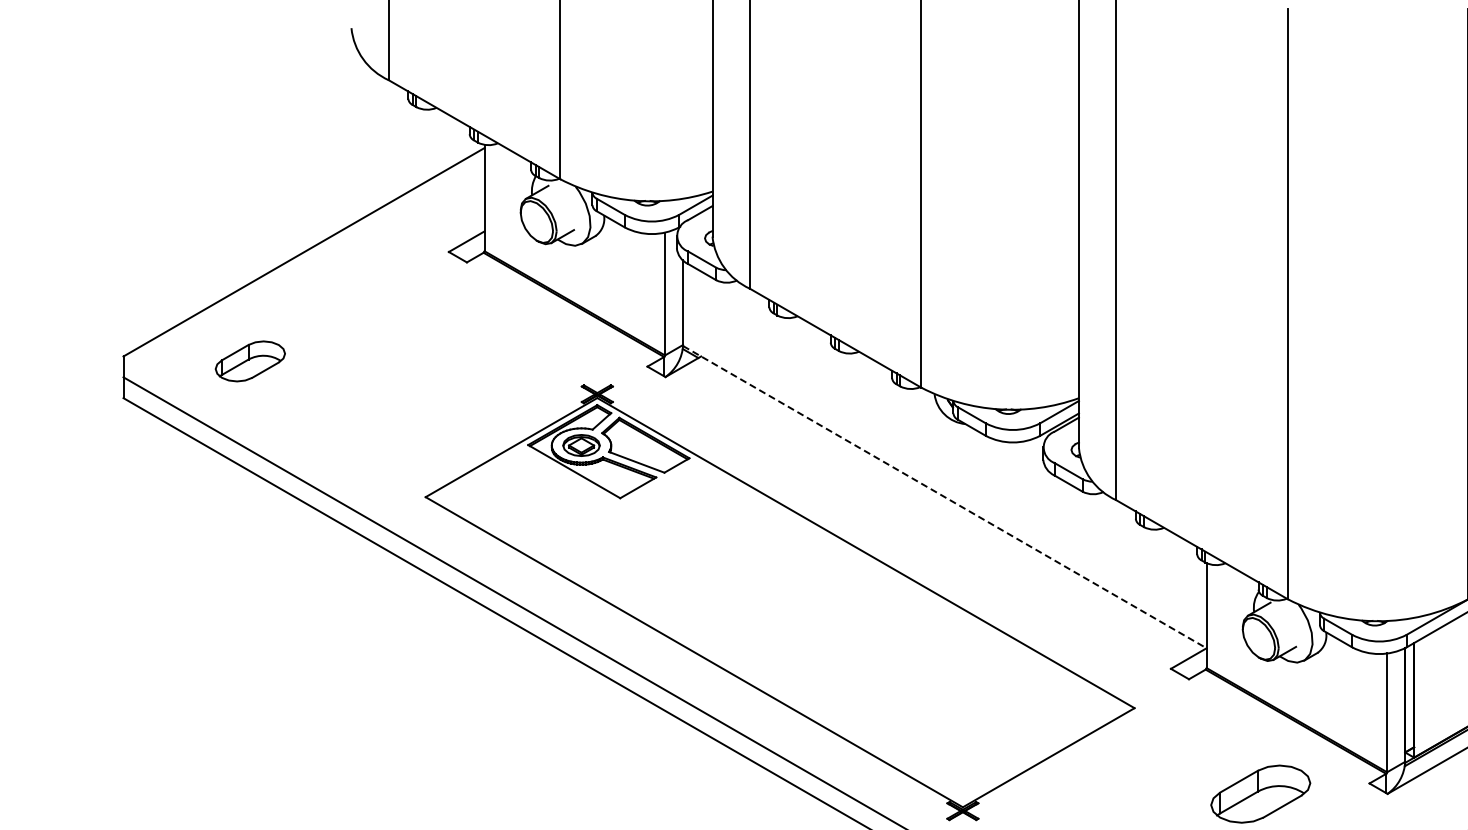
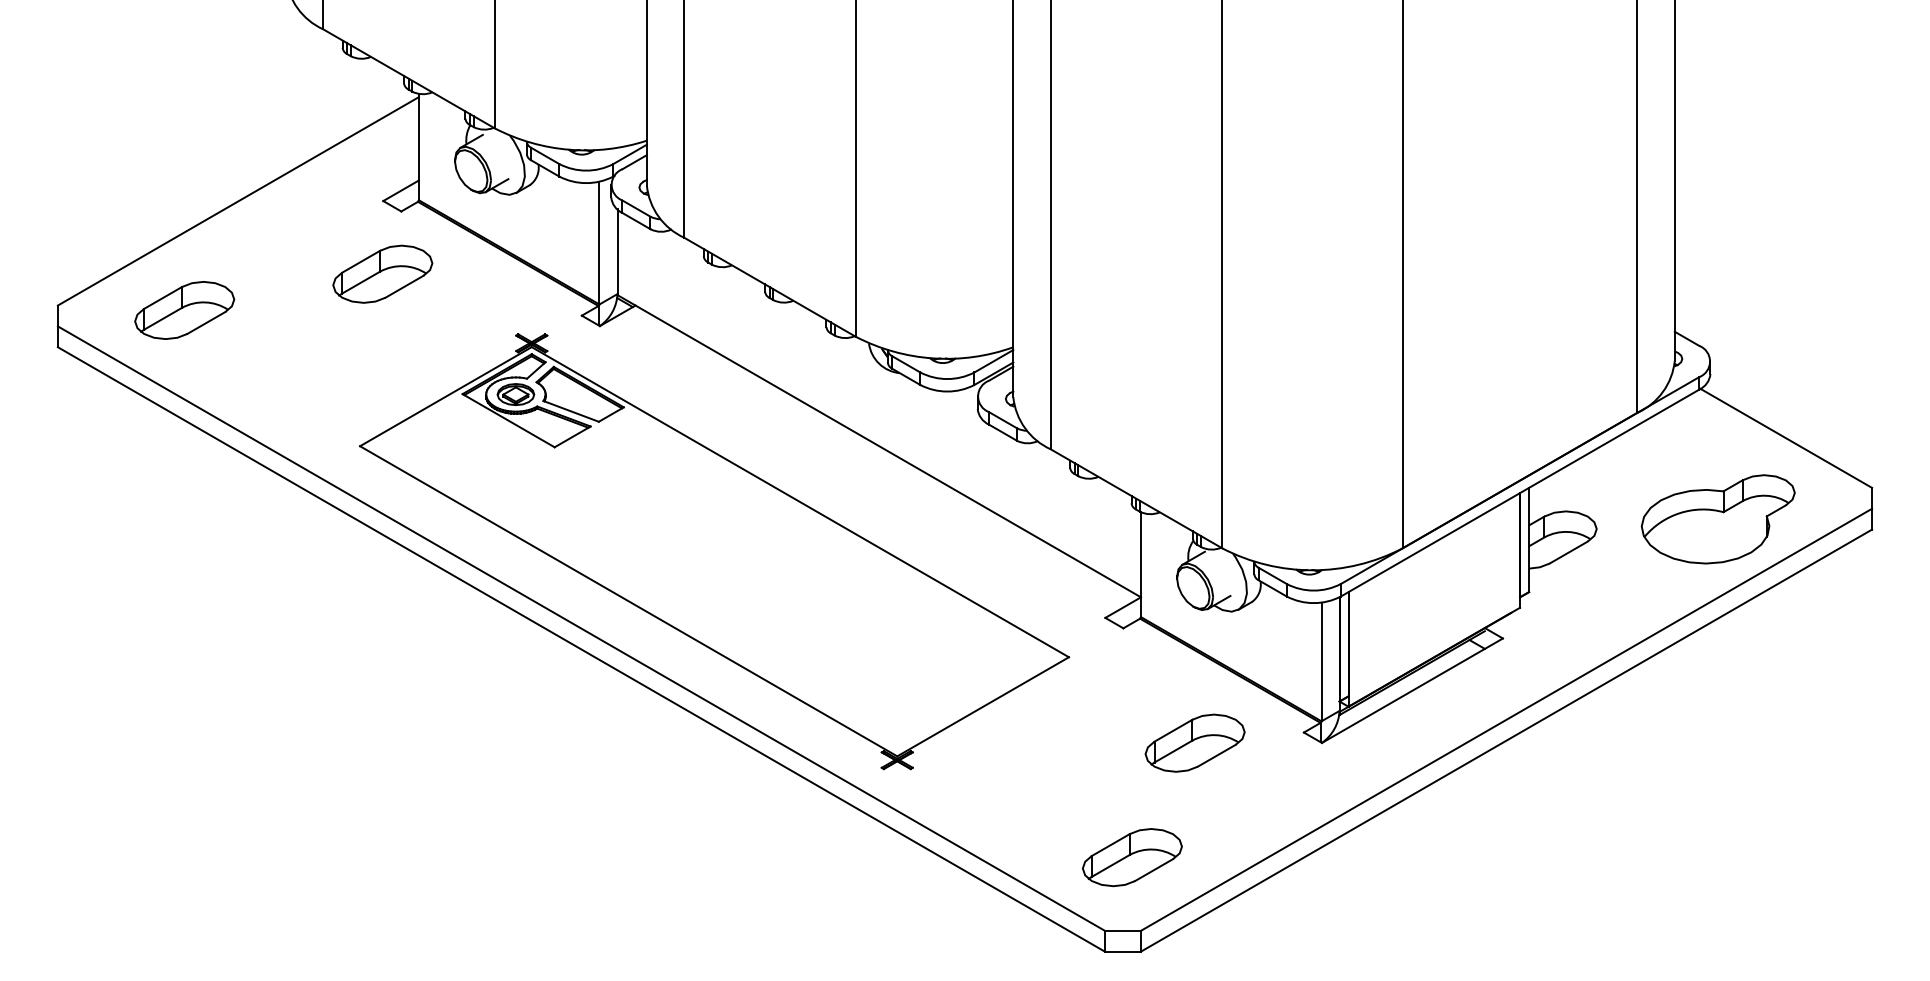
part: (448, 324) -> (382, 273), added
part: (250, 361) -> (184, 310), size x1.43
line: (945, 497) -> (879, 446), dashed -> solid

